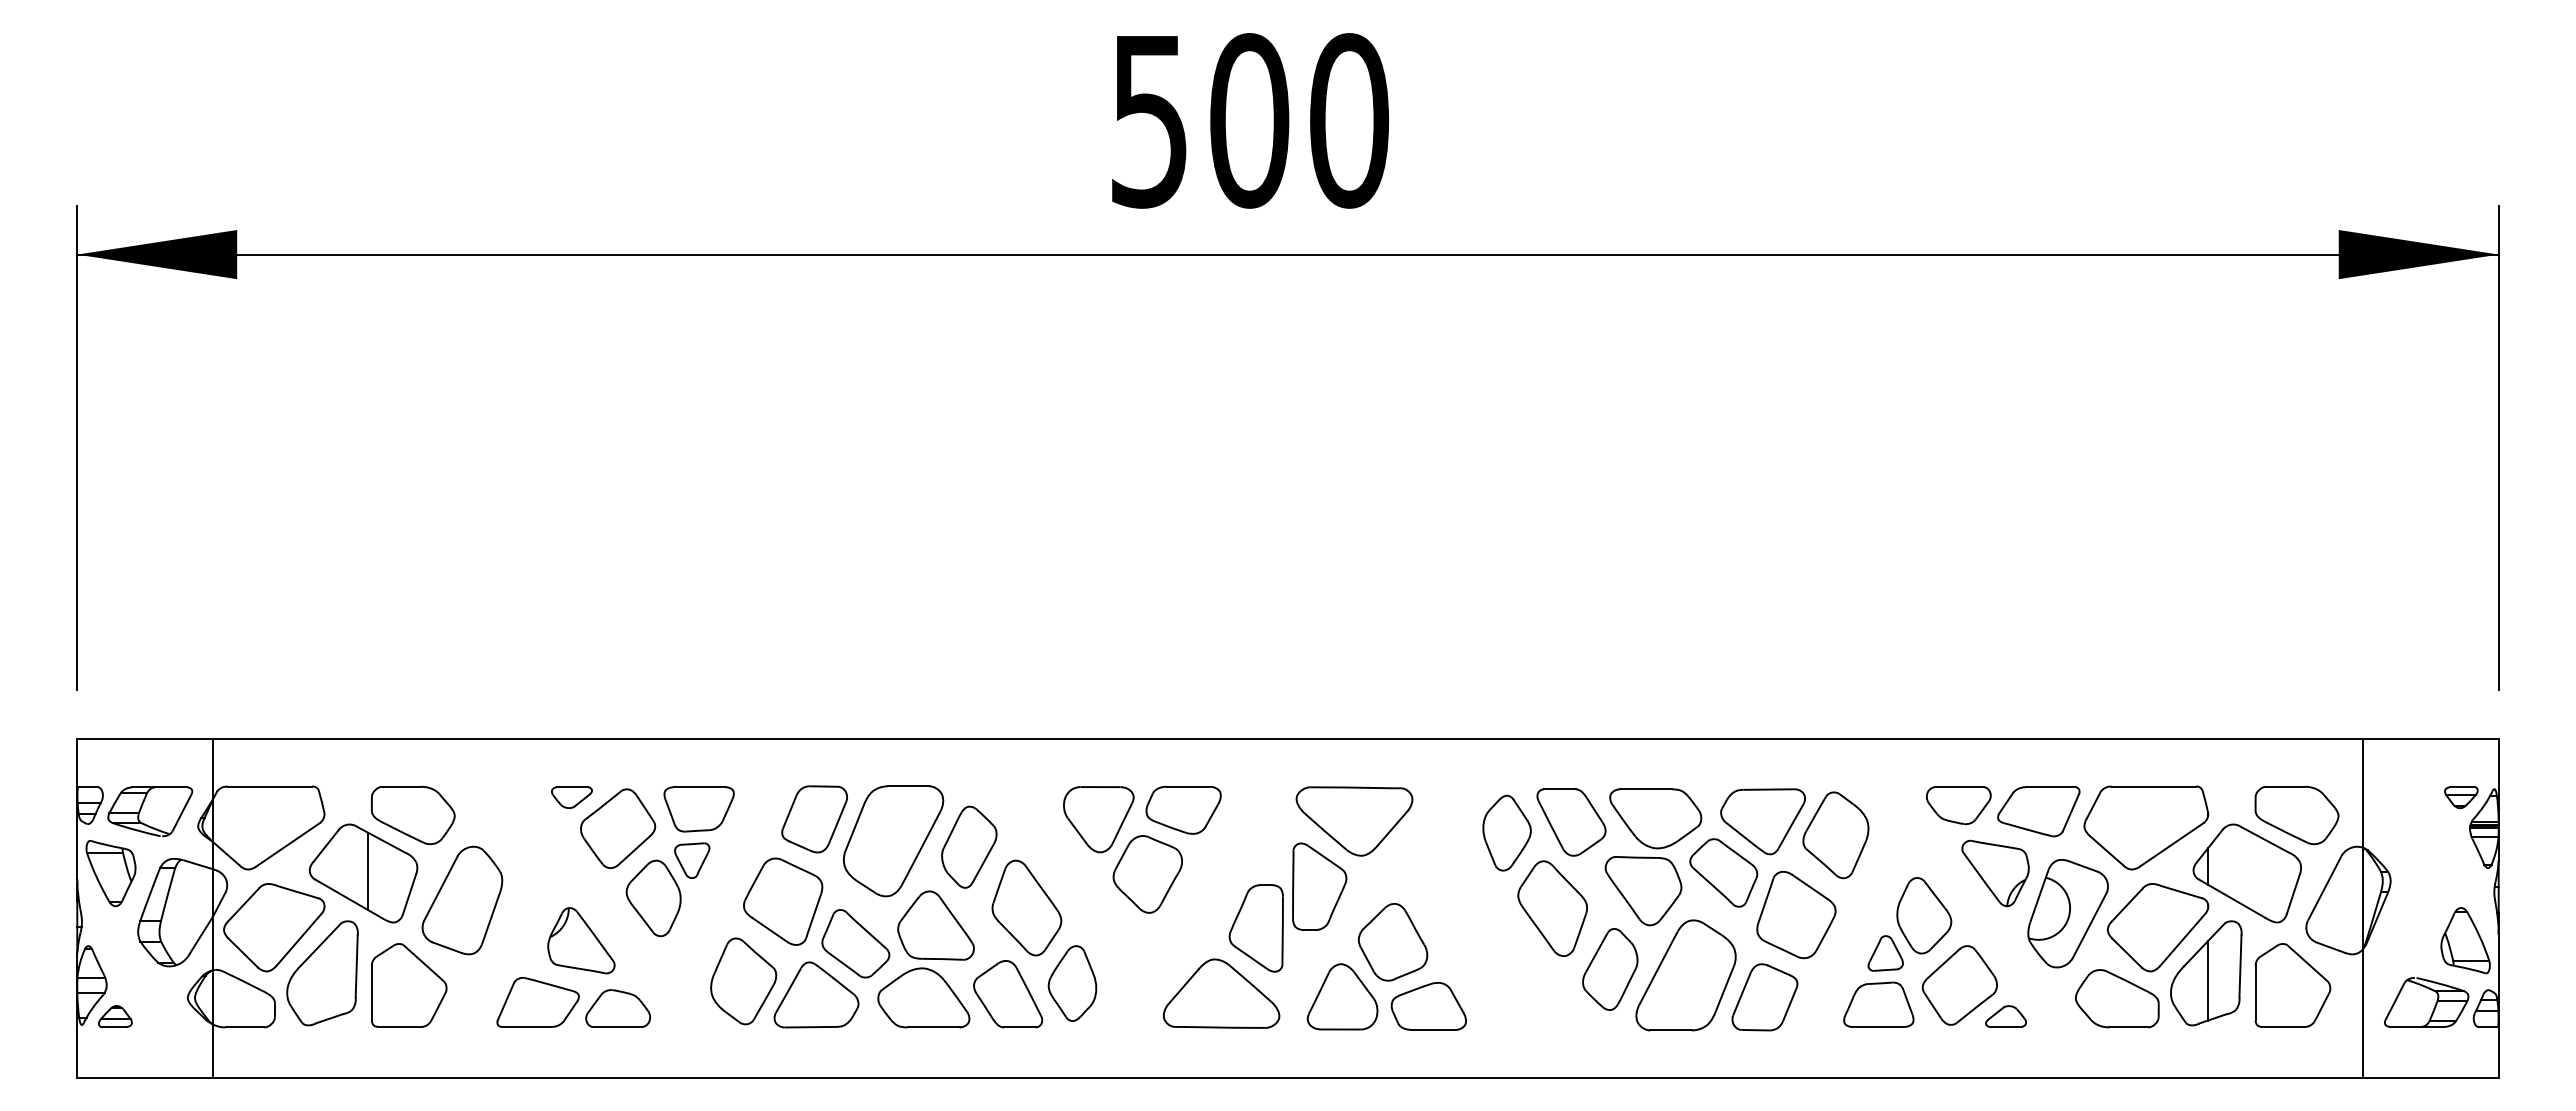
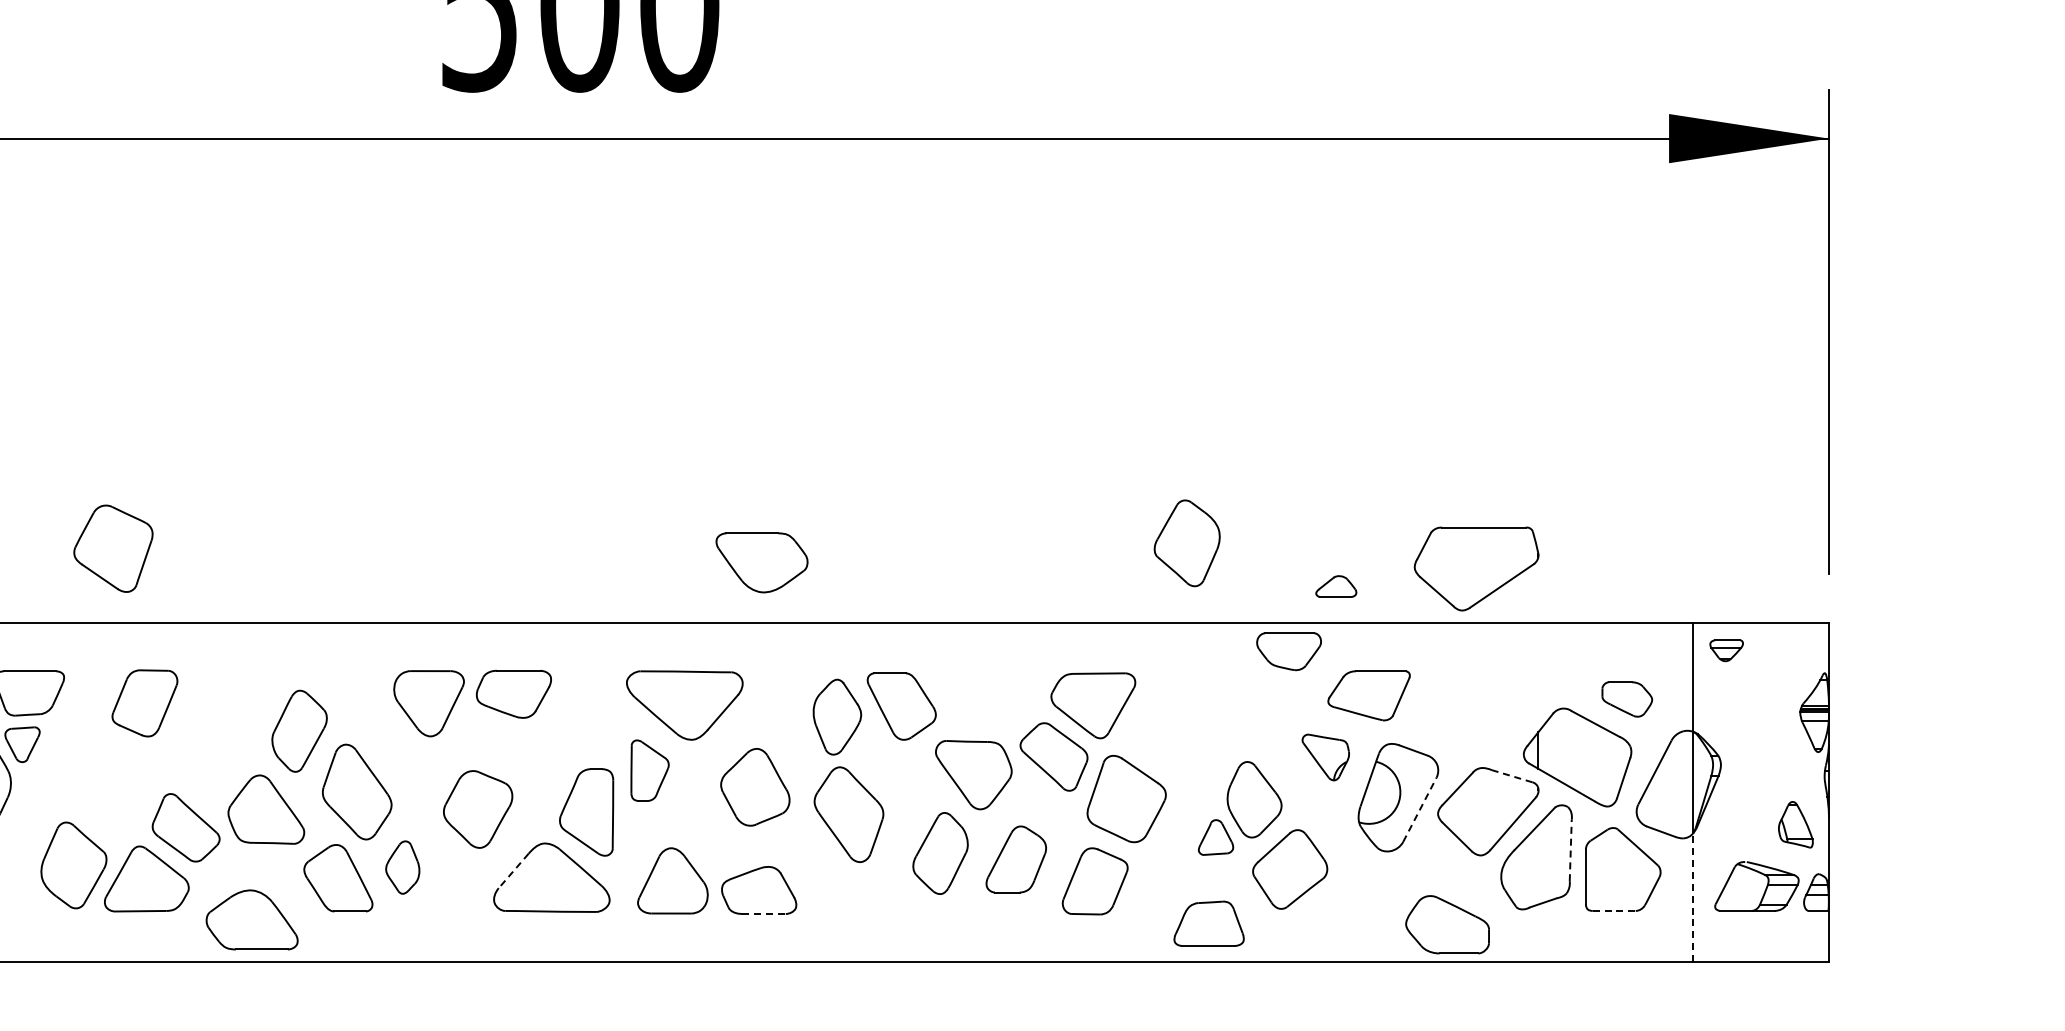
part: (2461, 797) -> (1726, 650), moved
part: (1958, 805) -> (1288, 651), moved
part: (2296, 815) -> (1626, 699), size x0.6
part: (1655, 818) -> (761, 562), moved
part: (2146, 827) -> (1476, 568), moved
part: (1835, 835) -> (1186, 543), moved
part: (893, 841) -> (223, 725), removed
part: (1995, 873) -> (1325, 757), size x0.7
part: (1147, 874) -> (477, 809), moved
part: (1319, 886) -> (649, 770), size x0.7
line: (2181, 892) -> (1511, 776), solid -> dashed
part: (783, 901) -> (113, 548), moved
part: (1552, 908) -> (848, 814), moved
line: (2089, 925) -> (1419, 809), solid -> dashed
part: (2465, 940) -> (1795, 824), size x0.7
part: (1393, 941) -> (755, 786), moved
line: (2240, 966) -> (1570, 850), solid -> dashed
part: (1685, 975) -> (1015, 859), size x0.6
line: (2208, 980) -> (1538, 864), removed
part: (1072, 983) -> (402, 867), size x0.7
line: (1183, 986) -> (513, 870), solid -> dashed
part: (923, 997) -> (251, 919), moved
part: (2117, 998) -> (1447, 924), moved
part: (1878, 1004) -> (1208, 923), moved
line: (2363, 1012) -> (1693, 896), solid -> dashed
part: (2005, 1016) -> (1335, 586), moved
line: (2284, 1026) -> (1614, 910), solid -> dashed
line: (1433, 1029) -> (763, 913), solid -> dashed

